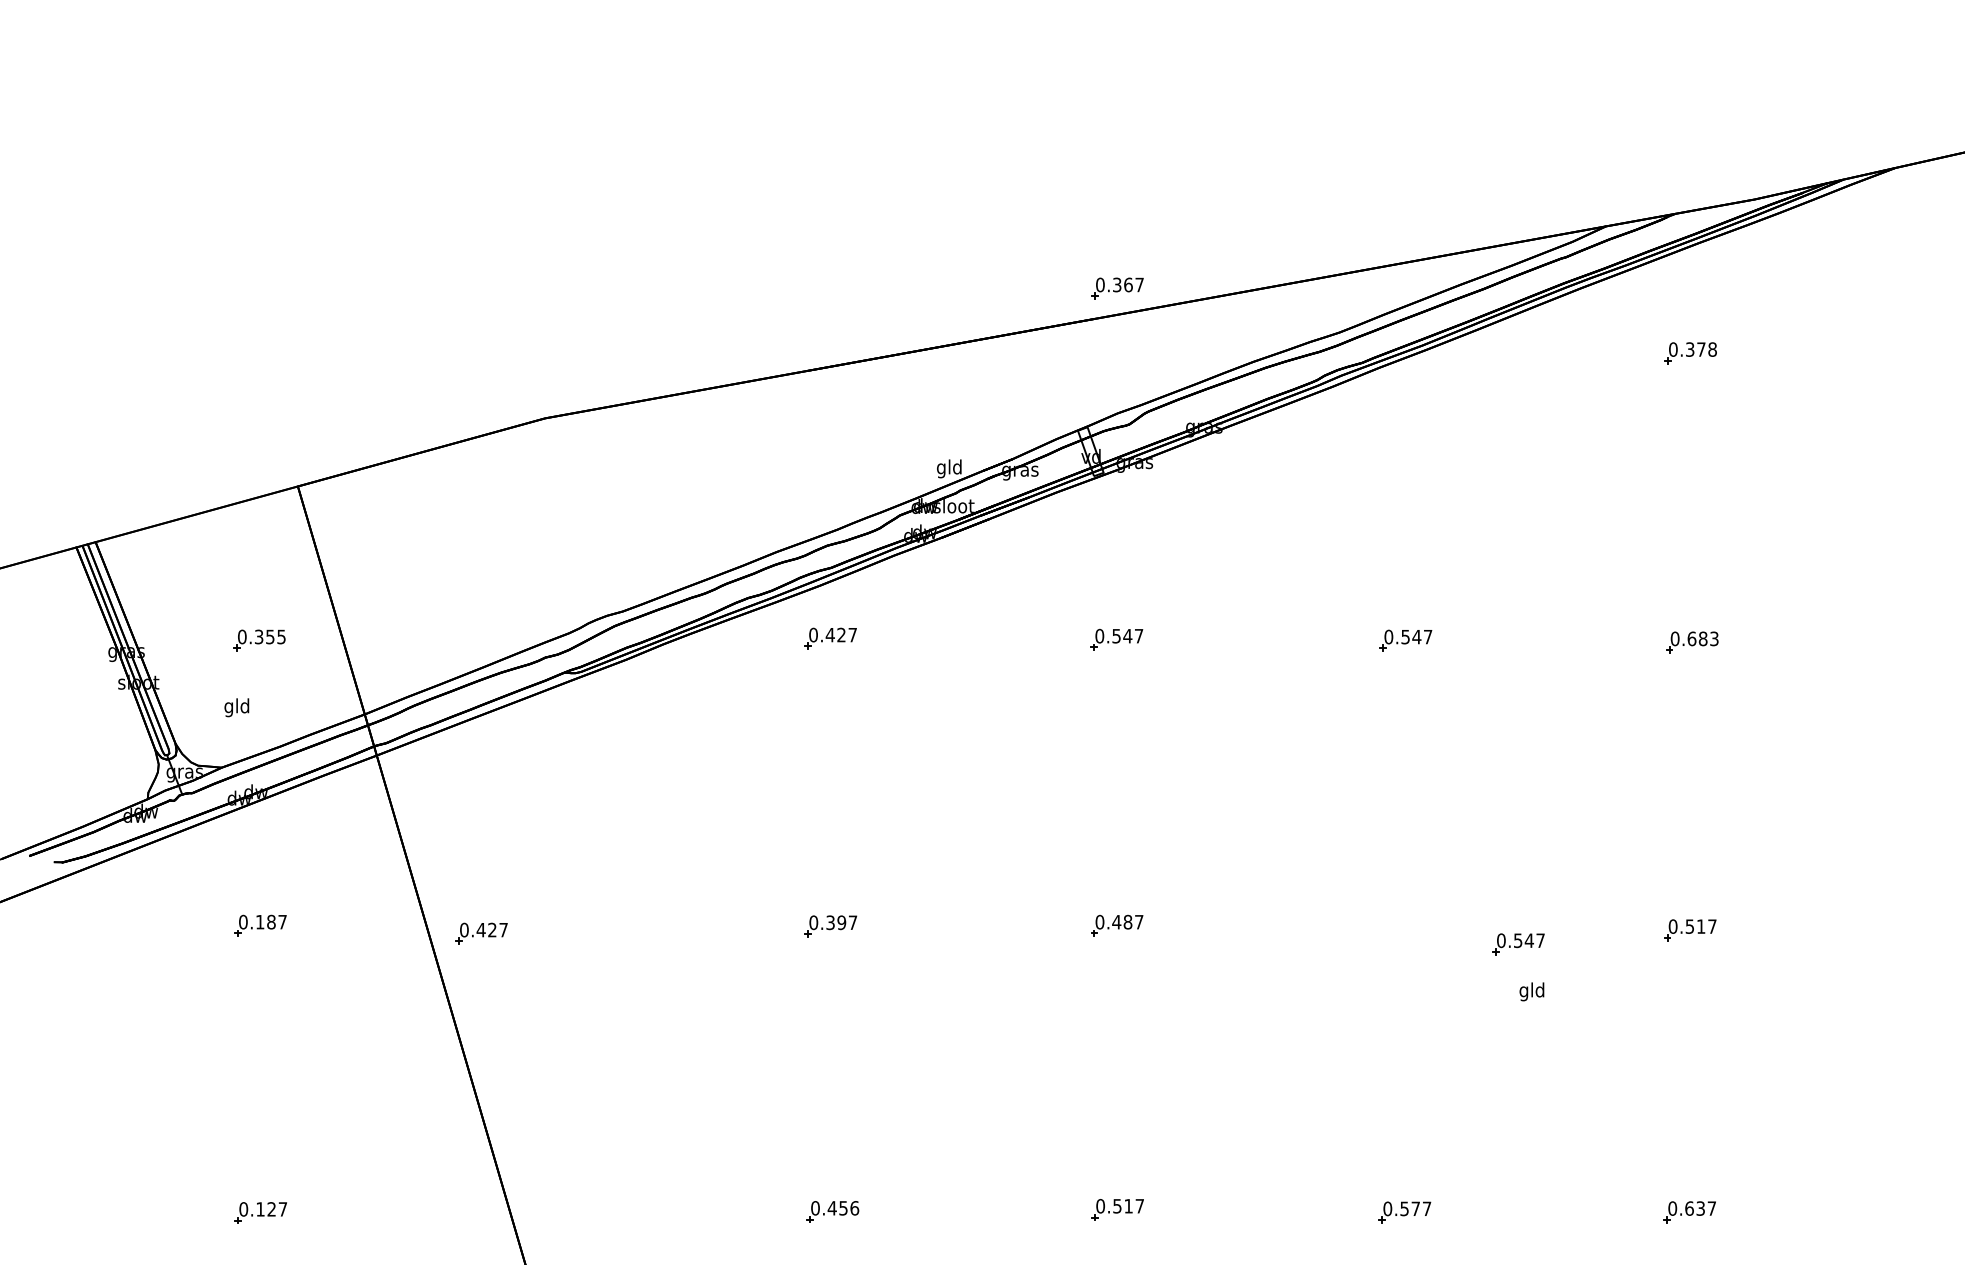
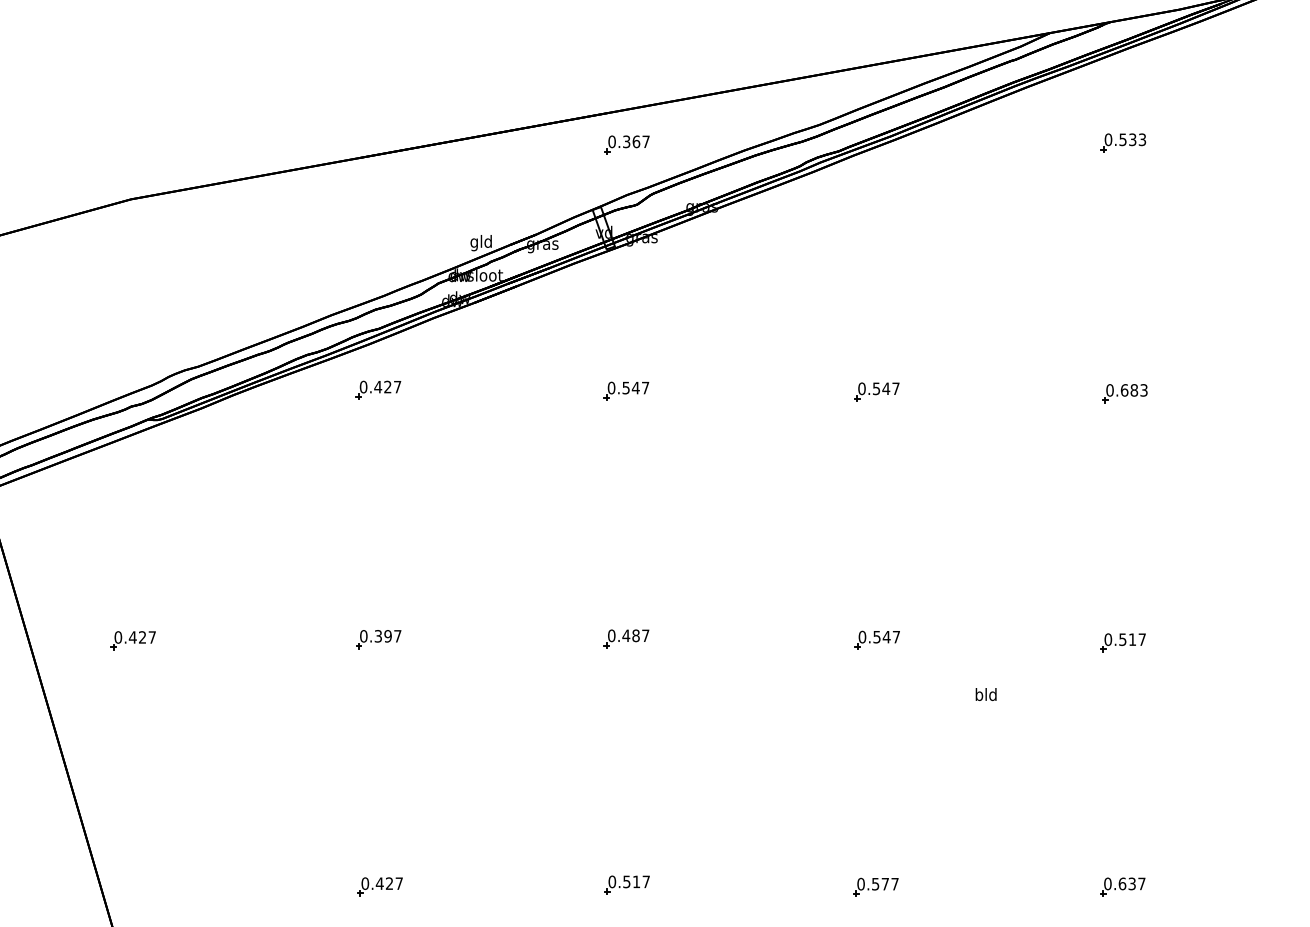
part: (1117, 288) -> (626, 144), moved
text: (1701, 349) -> (1132, 139), 0.378 -> 0.533
part: (481, 933) -> (133, 640), moved
part: (1518, 944) -> (877, 640), moved
text: (1523, 991) -> (978, 695), gld -> bld
text: (849, 1208) -> (394, 883), 0.456 -> 0.427

